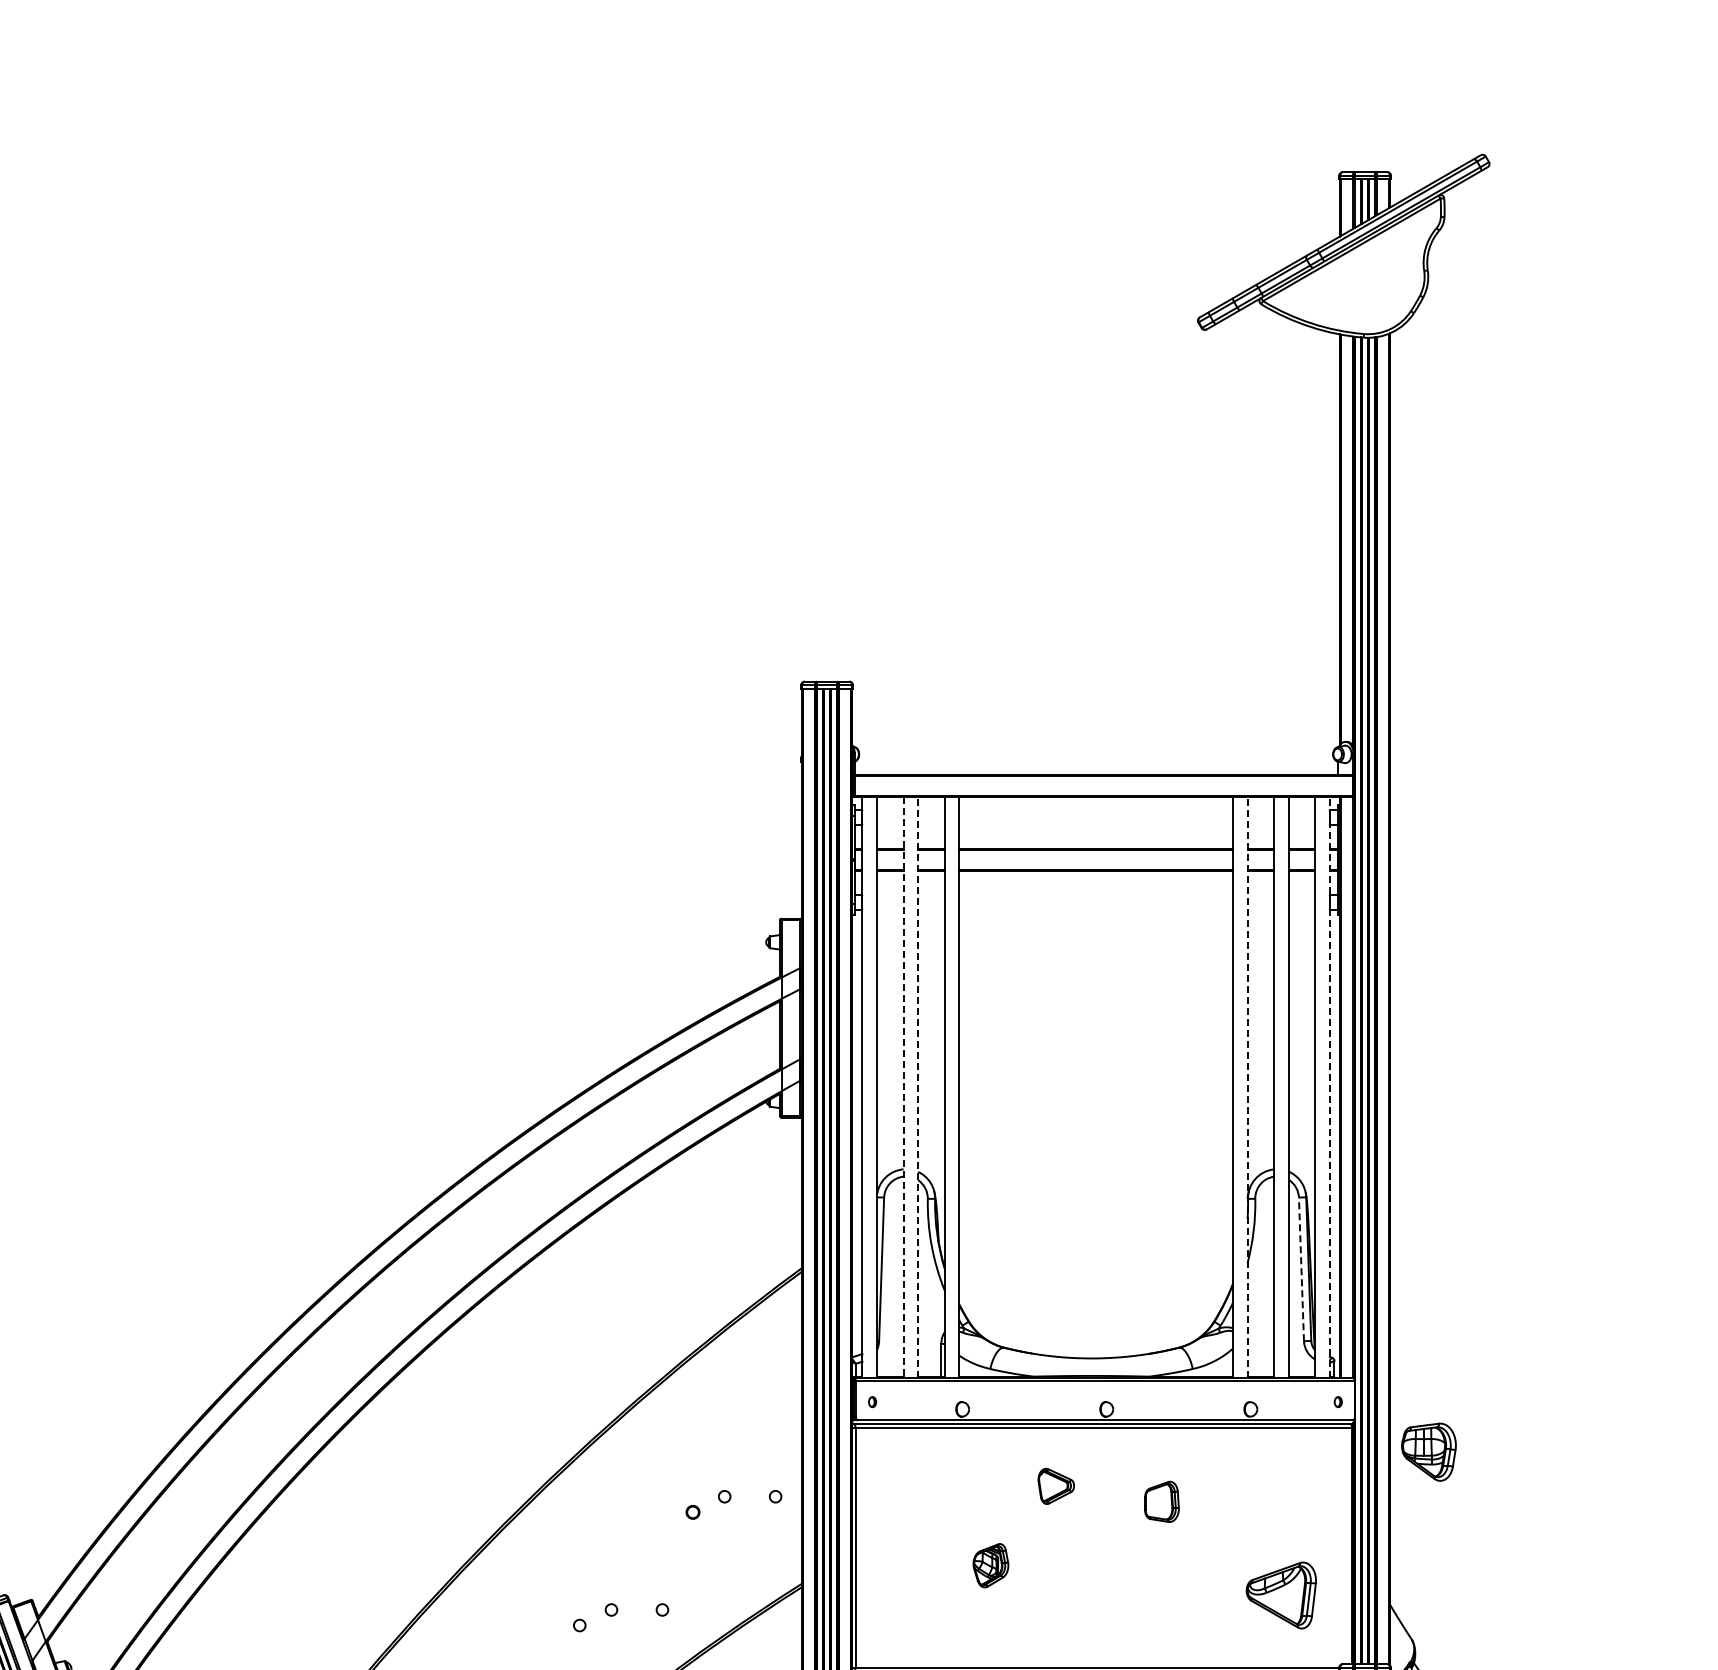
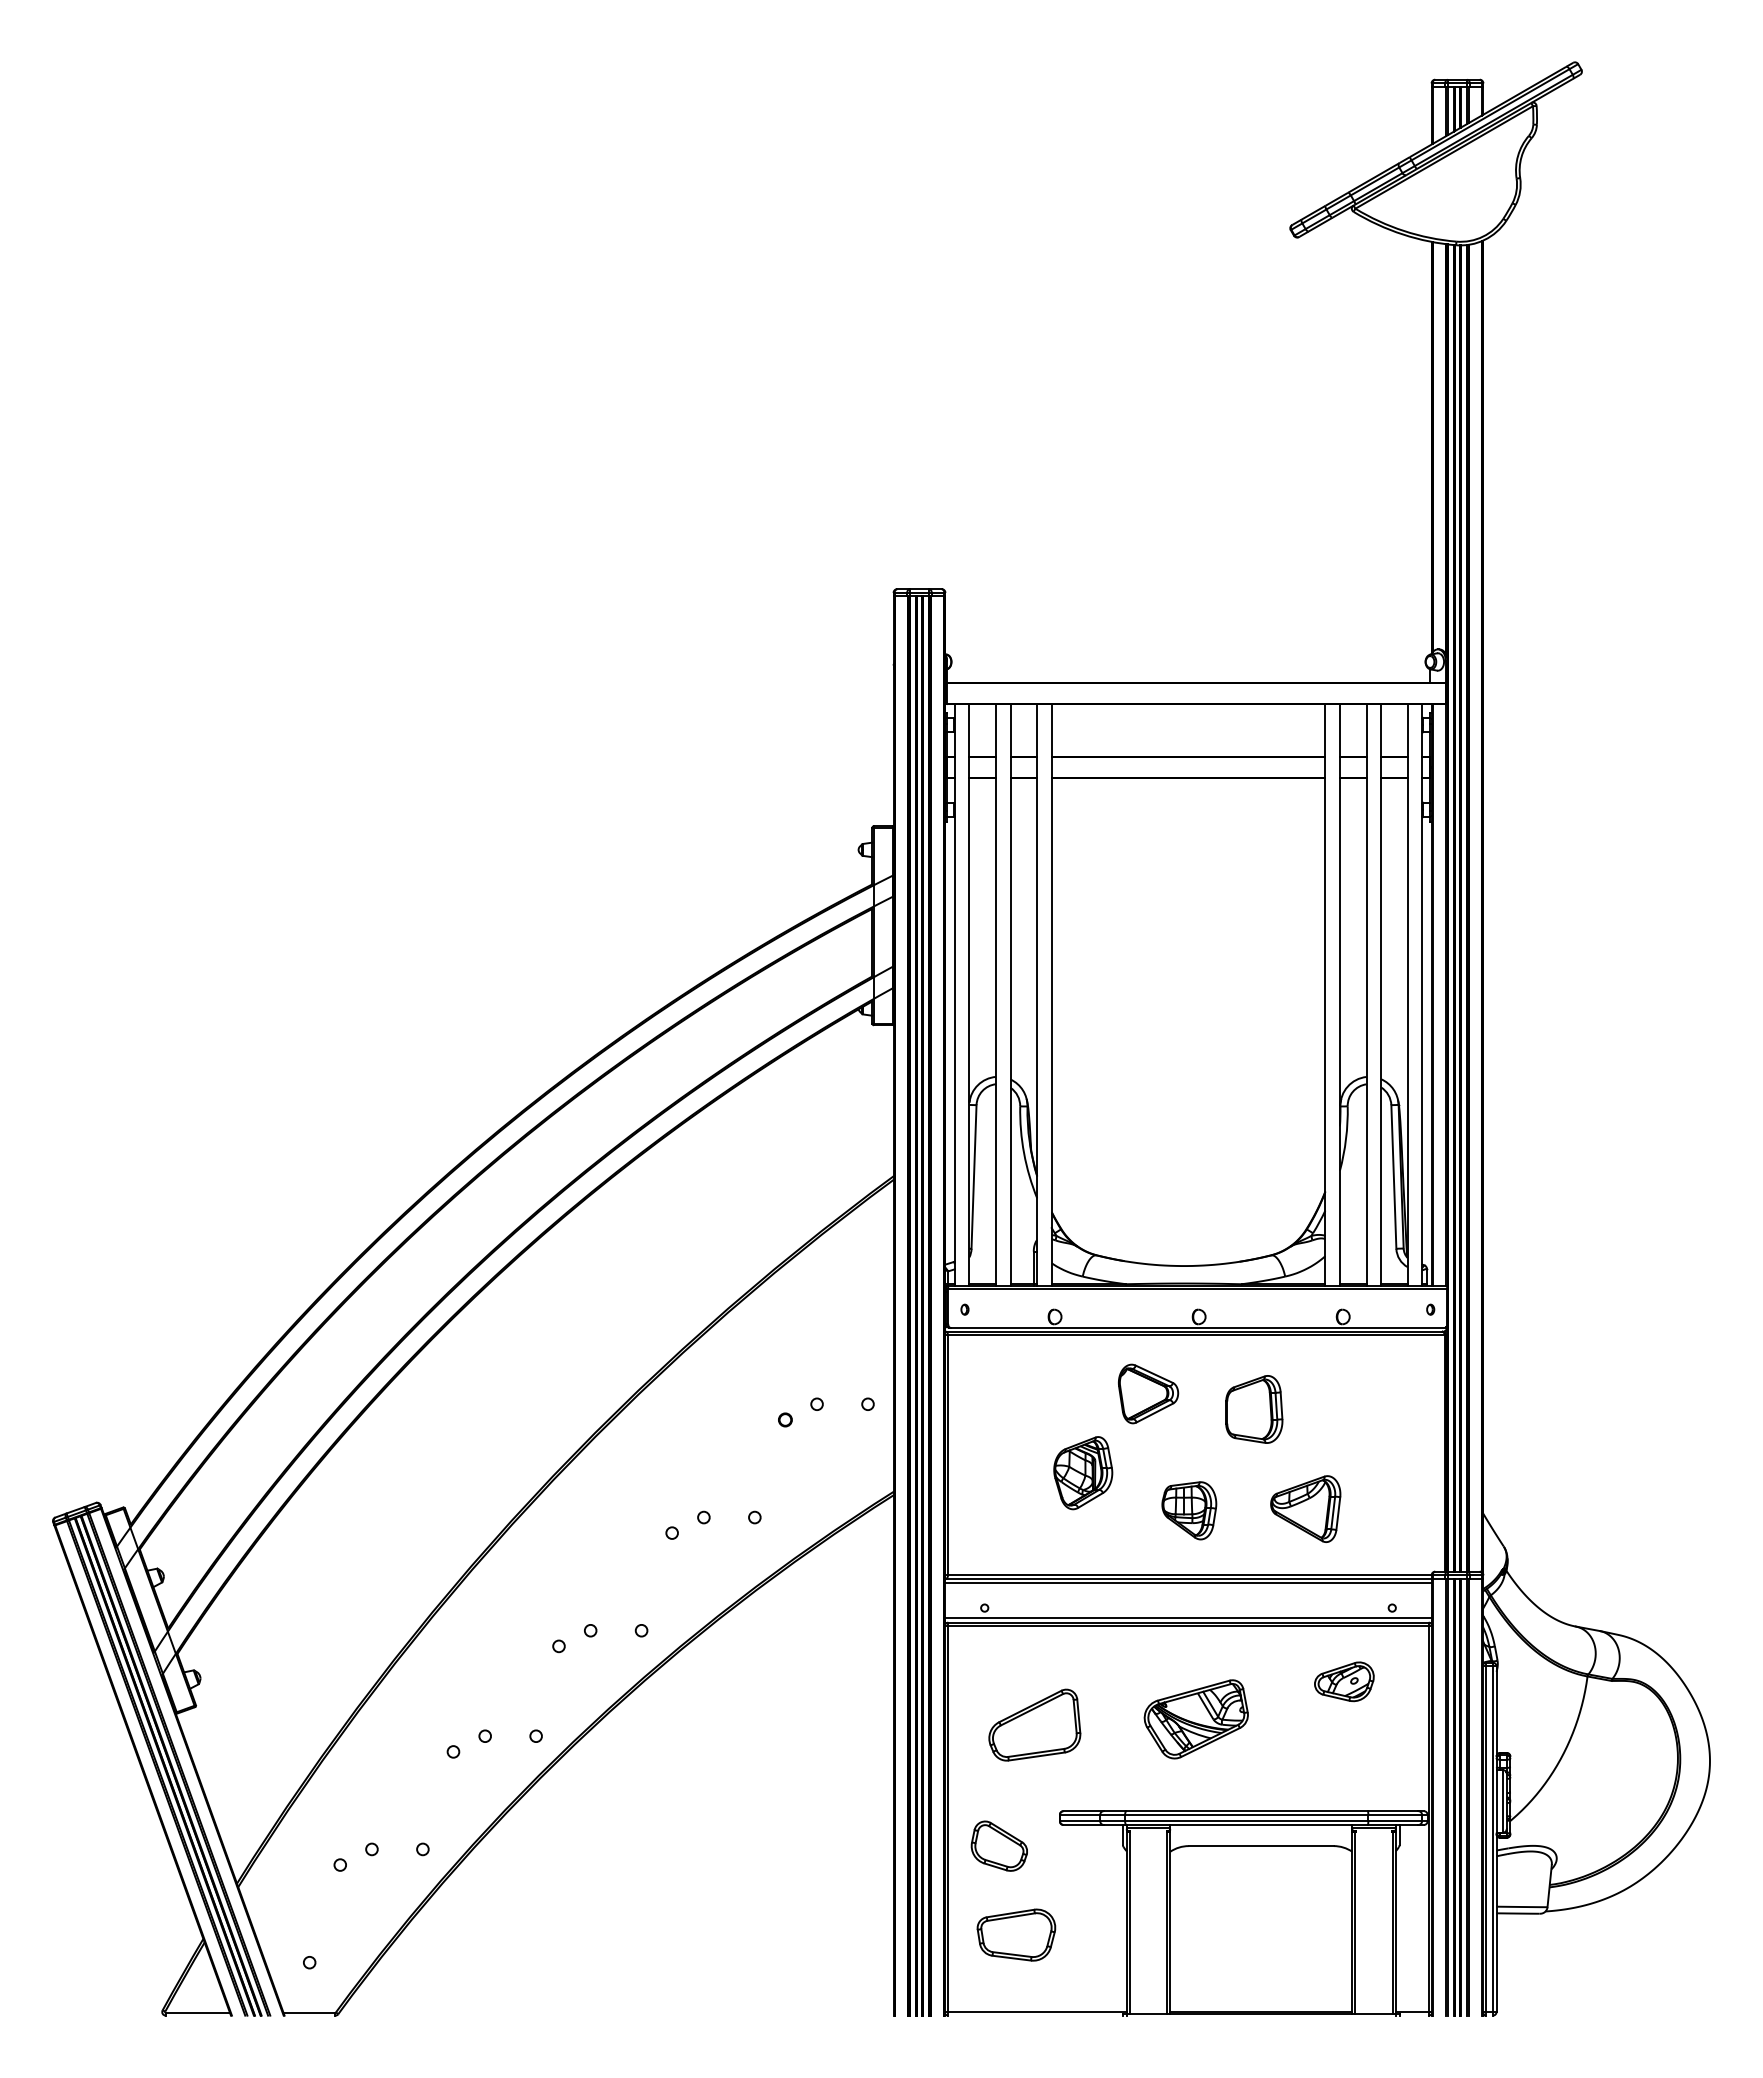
line: (904, 1087) -> (996, 995), dashed -> solid
line: (918, 1087) -> (1010, 995), dashed -> solid
line: (1247, 1087) -> (1339, 995), dashed -> solid
line: (1330, 1087) -> (1422, 995), dashed -> solid
line: (1301, 1269) -> (1393, 1177), dashed -> solid
part: (1429, 1451) -> (1189, 1510), moved
part: (1056, 1485) -> (1148, 1393), size x1.67
part: (1162, 1501) -> (1254, 1409), size x1.67
part: (991, 1565) -> (1083, 1473), size x1.67
part: (1281, 1594) -> (1305, 1508), moved

